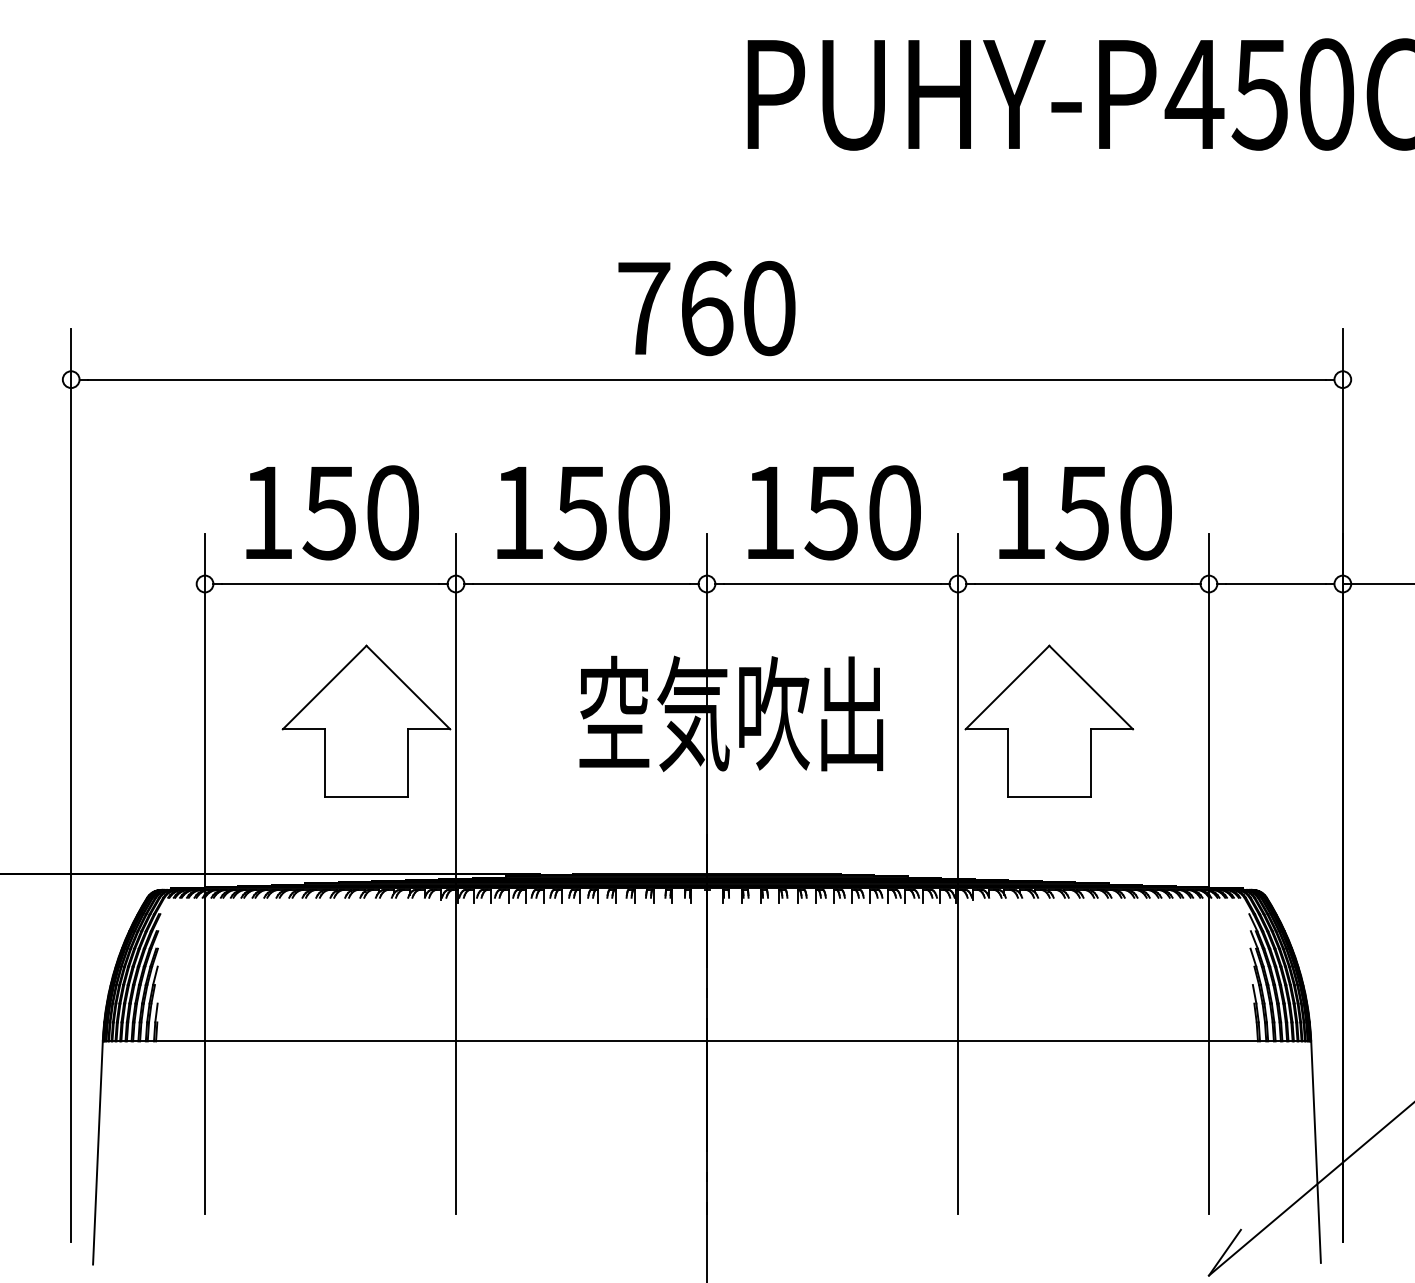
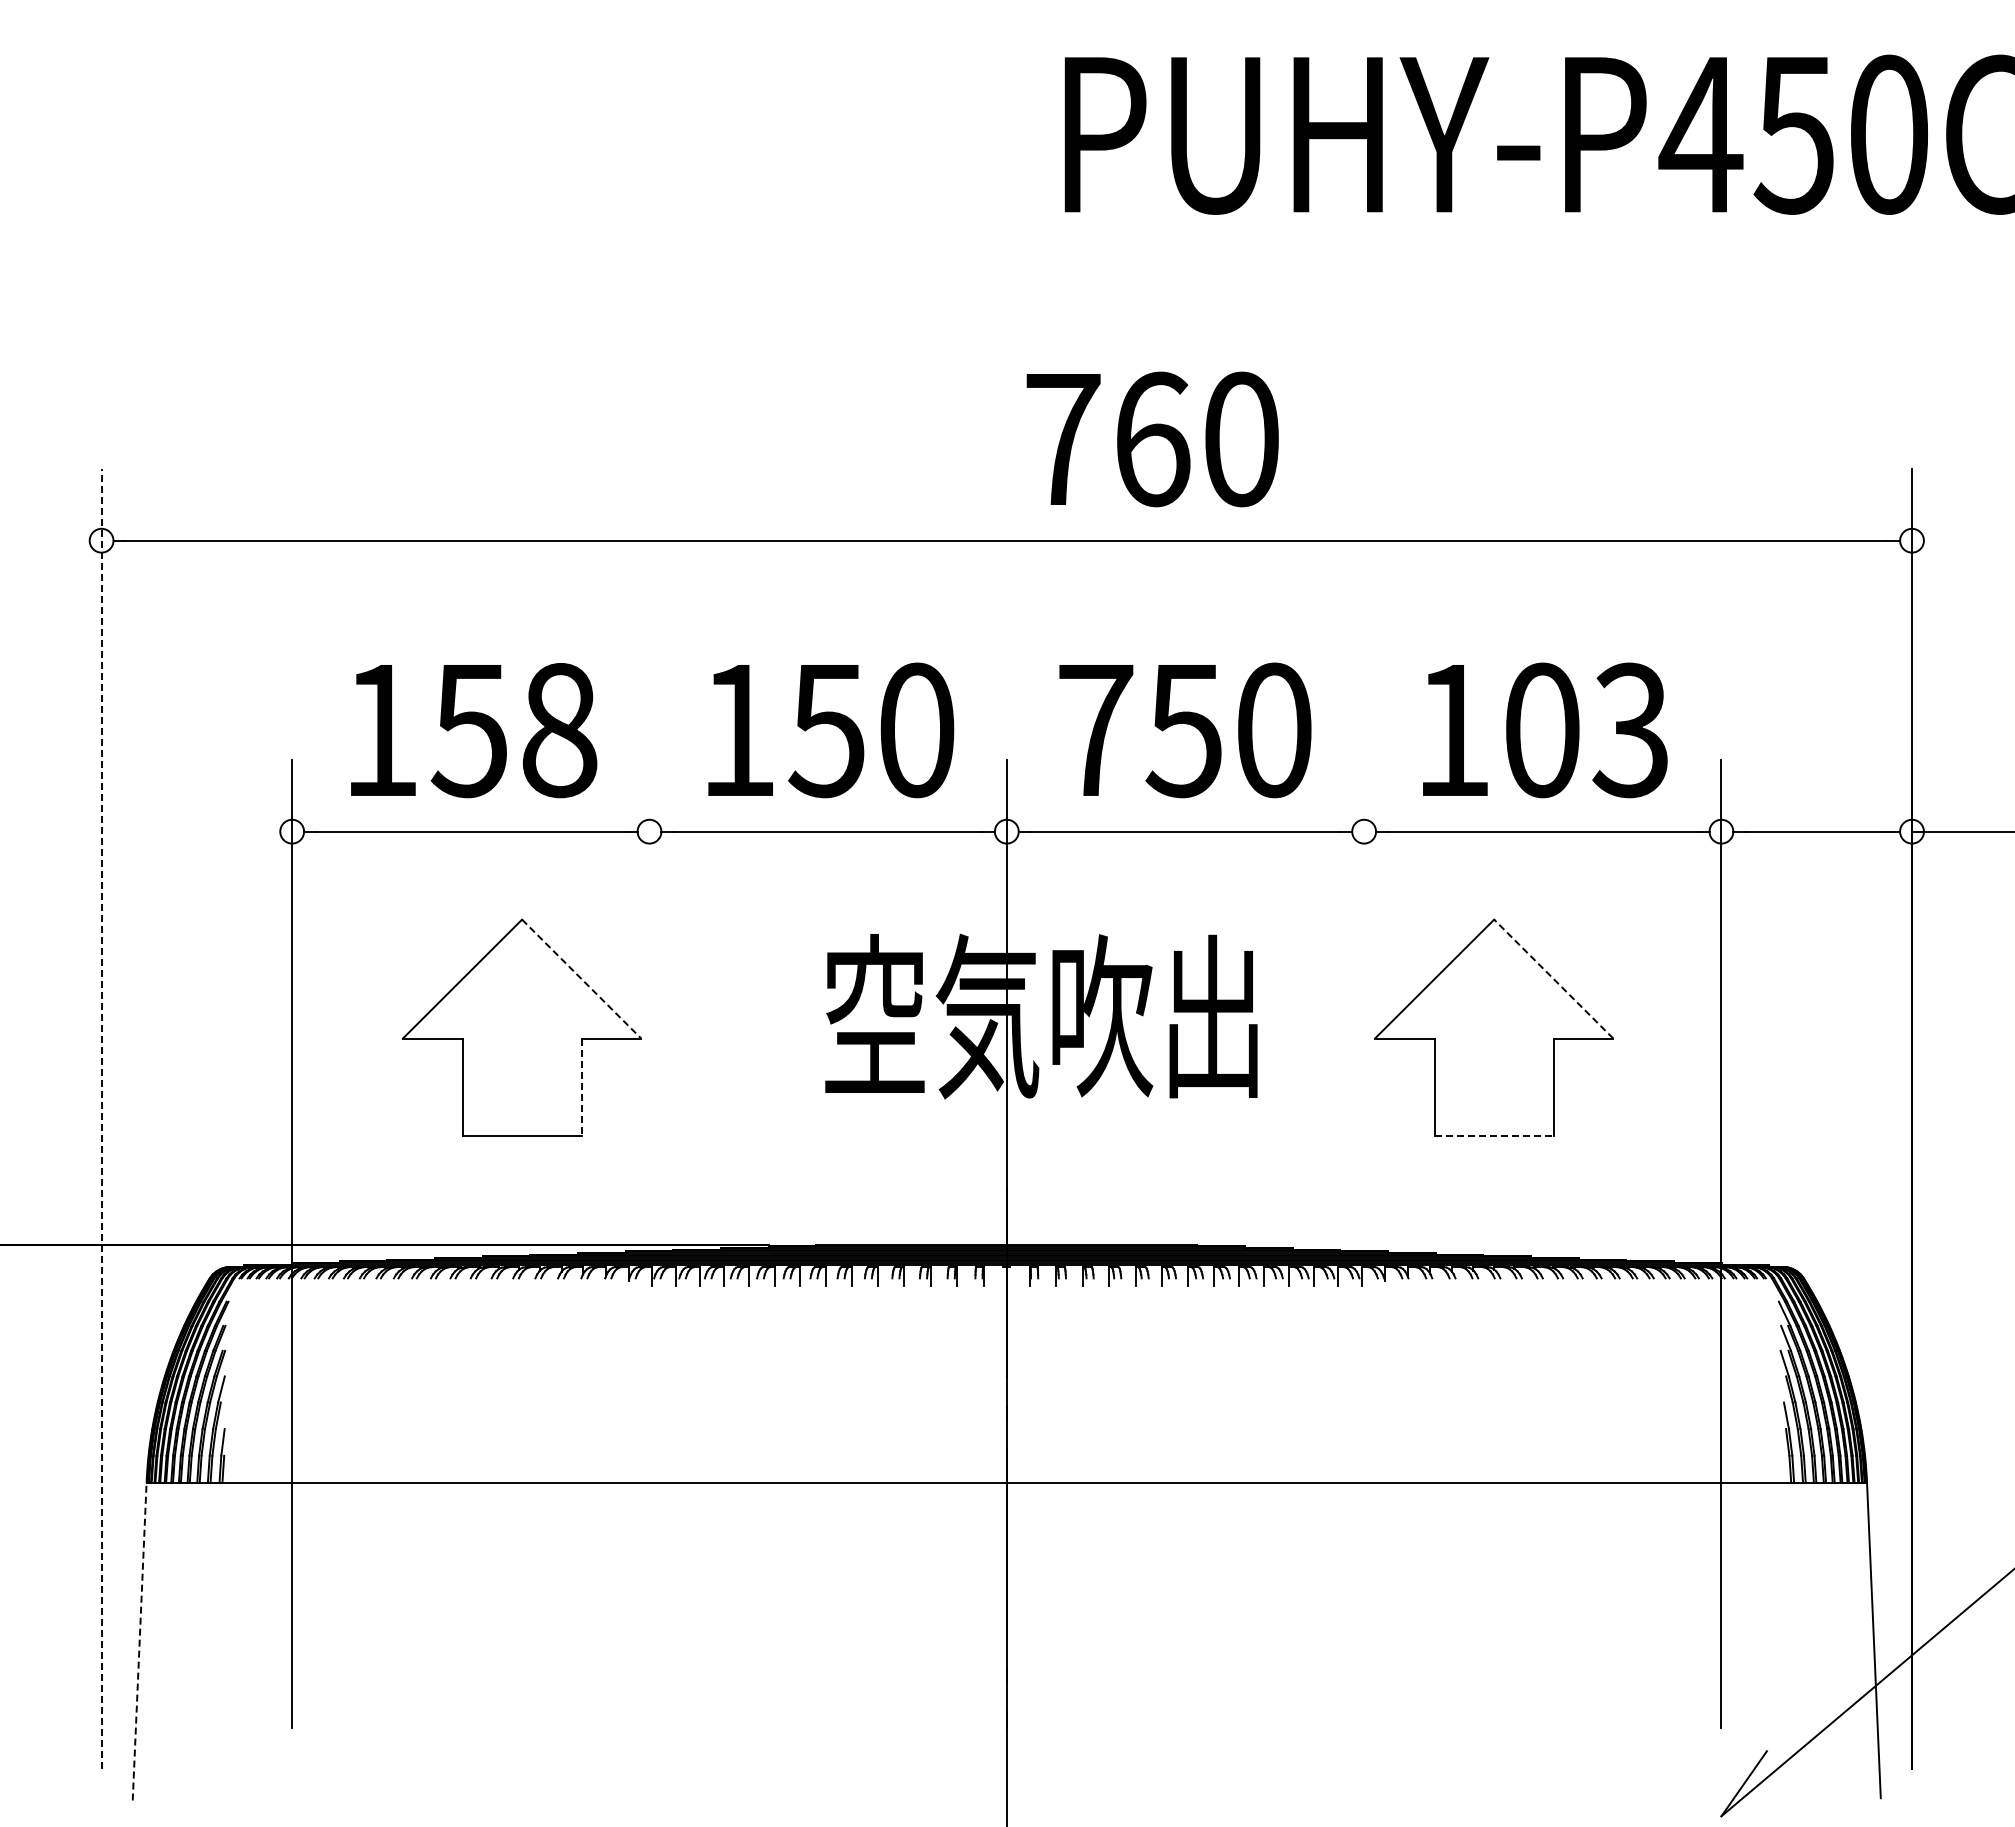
text: (706, 308) -> (1152, 439), moved
text: (392, 512) -> (559, 730), 150 -> 158
text: (770, 512) -> (1096, 730), 150 -> 750
text: (1113, 512) -> (1585, 730), 150 -> 103
line: (408, 687) -> (582, 979), solid -> dashed
line: (1091, 687) -> (1553, 978), solid -> dashed
line: (408, 763) -> (581, 1087), solid -> dashed
line: (71, 785) -> (101, 1118), solid -> dashed
line: (1049, 797) -> (1494, 1135), solid -> dashed
line: (456, 873) -> (649, 1244), removed
line: (958, 873) -> (1364, 1244), removed
line: (97, 1152) -> (139, 1641), solid -> dashed

